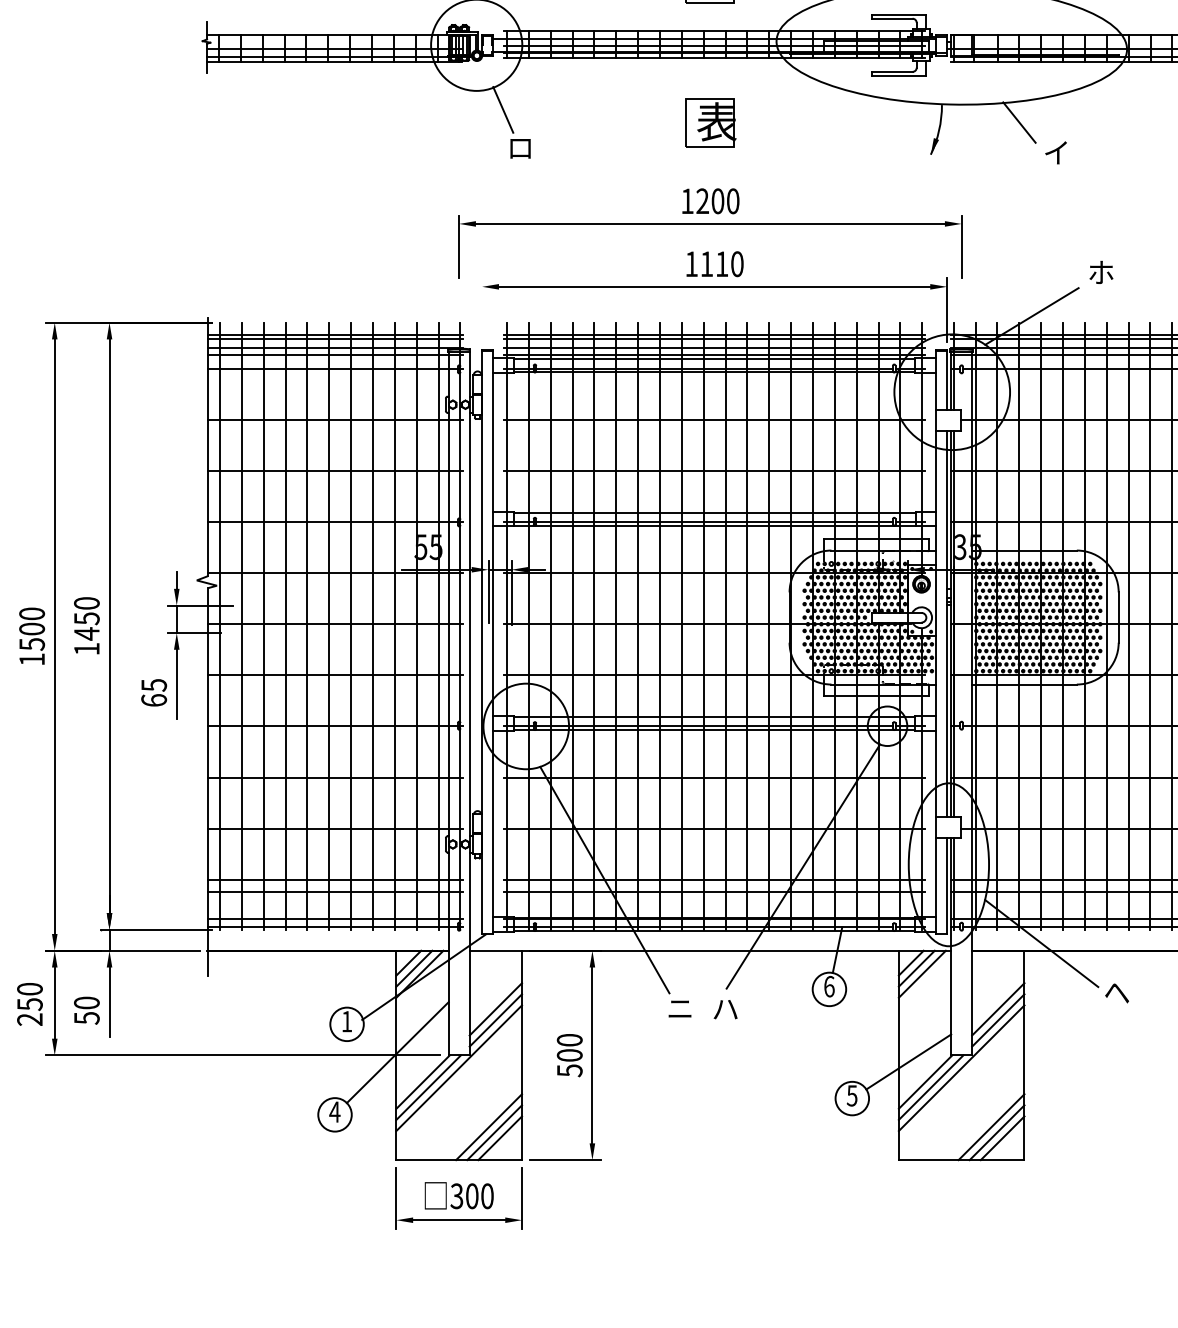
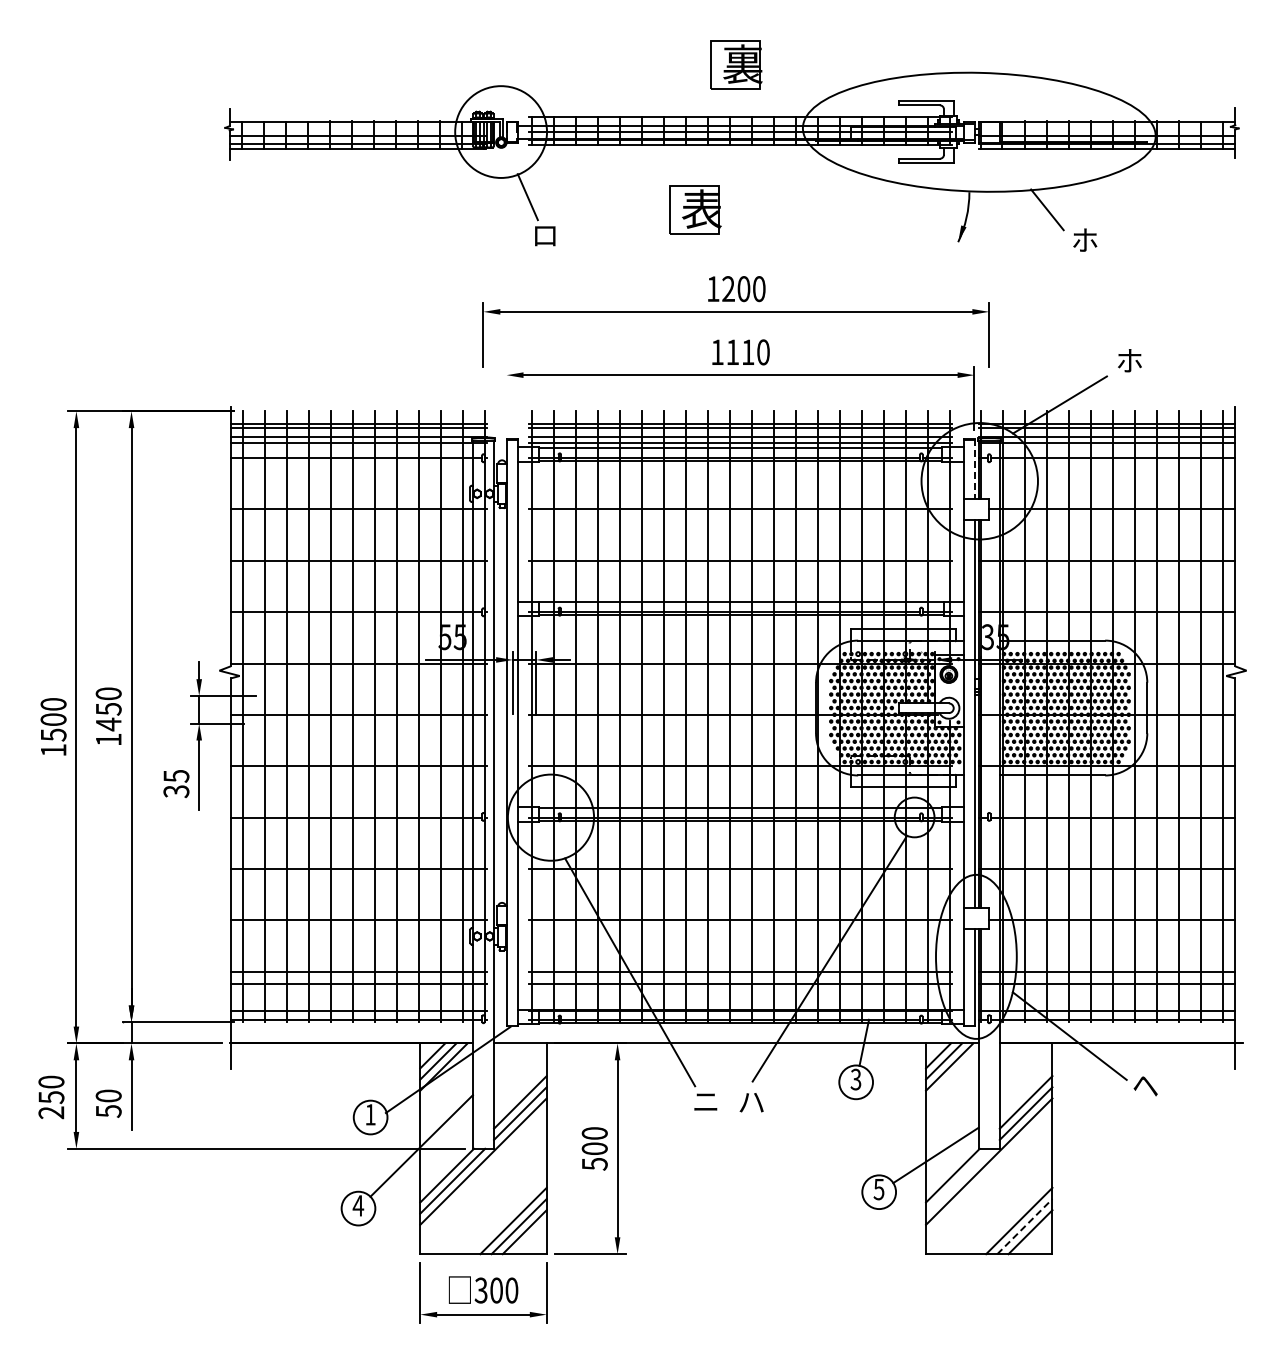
part: (710, 122) -> (695, 209), moved
text: (1057, 152) -> (1085, 239), イ -> ホ
line: (947, 380) -> (974, 469), solid -> dashed
text: (154, 700) -> (176, 791), 65 -> 35
text: (828, 986) -> (855, 1079), 6 -> 3
line: (931, 1086) -> (958, 1180), removed
line: (996, 1132) -> (1024, 1226), solid -> dashed

